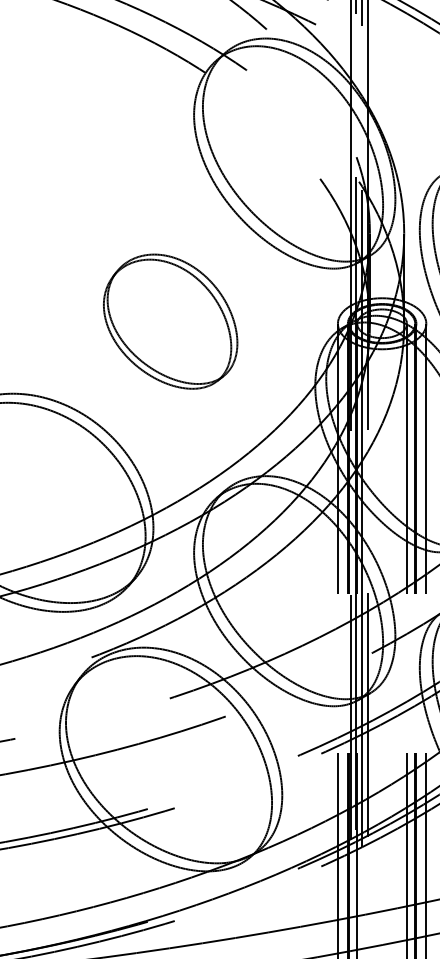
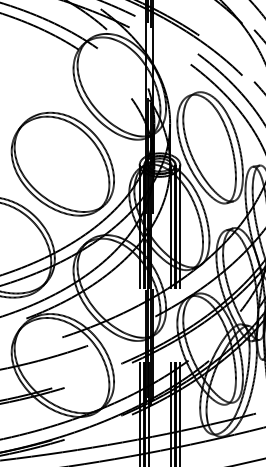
part: (170, 320) -> (62, 163), size x1.67

